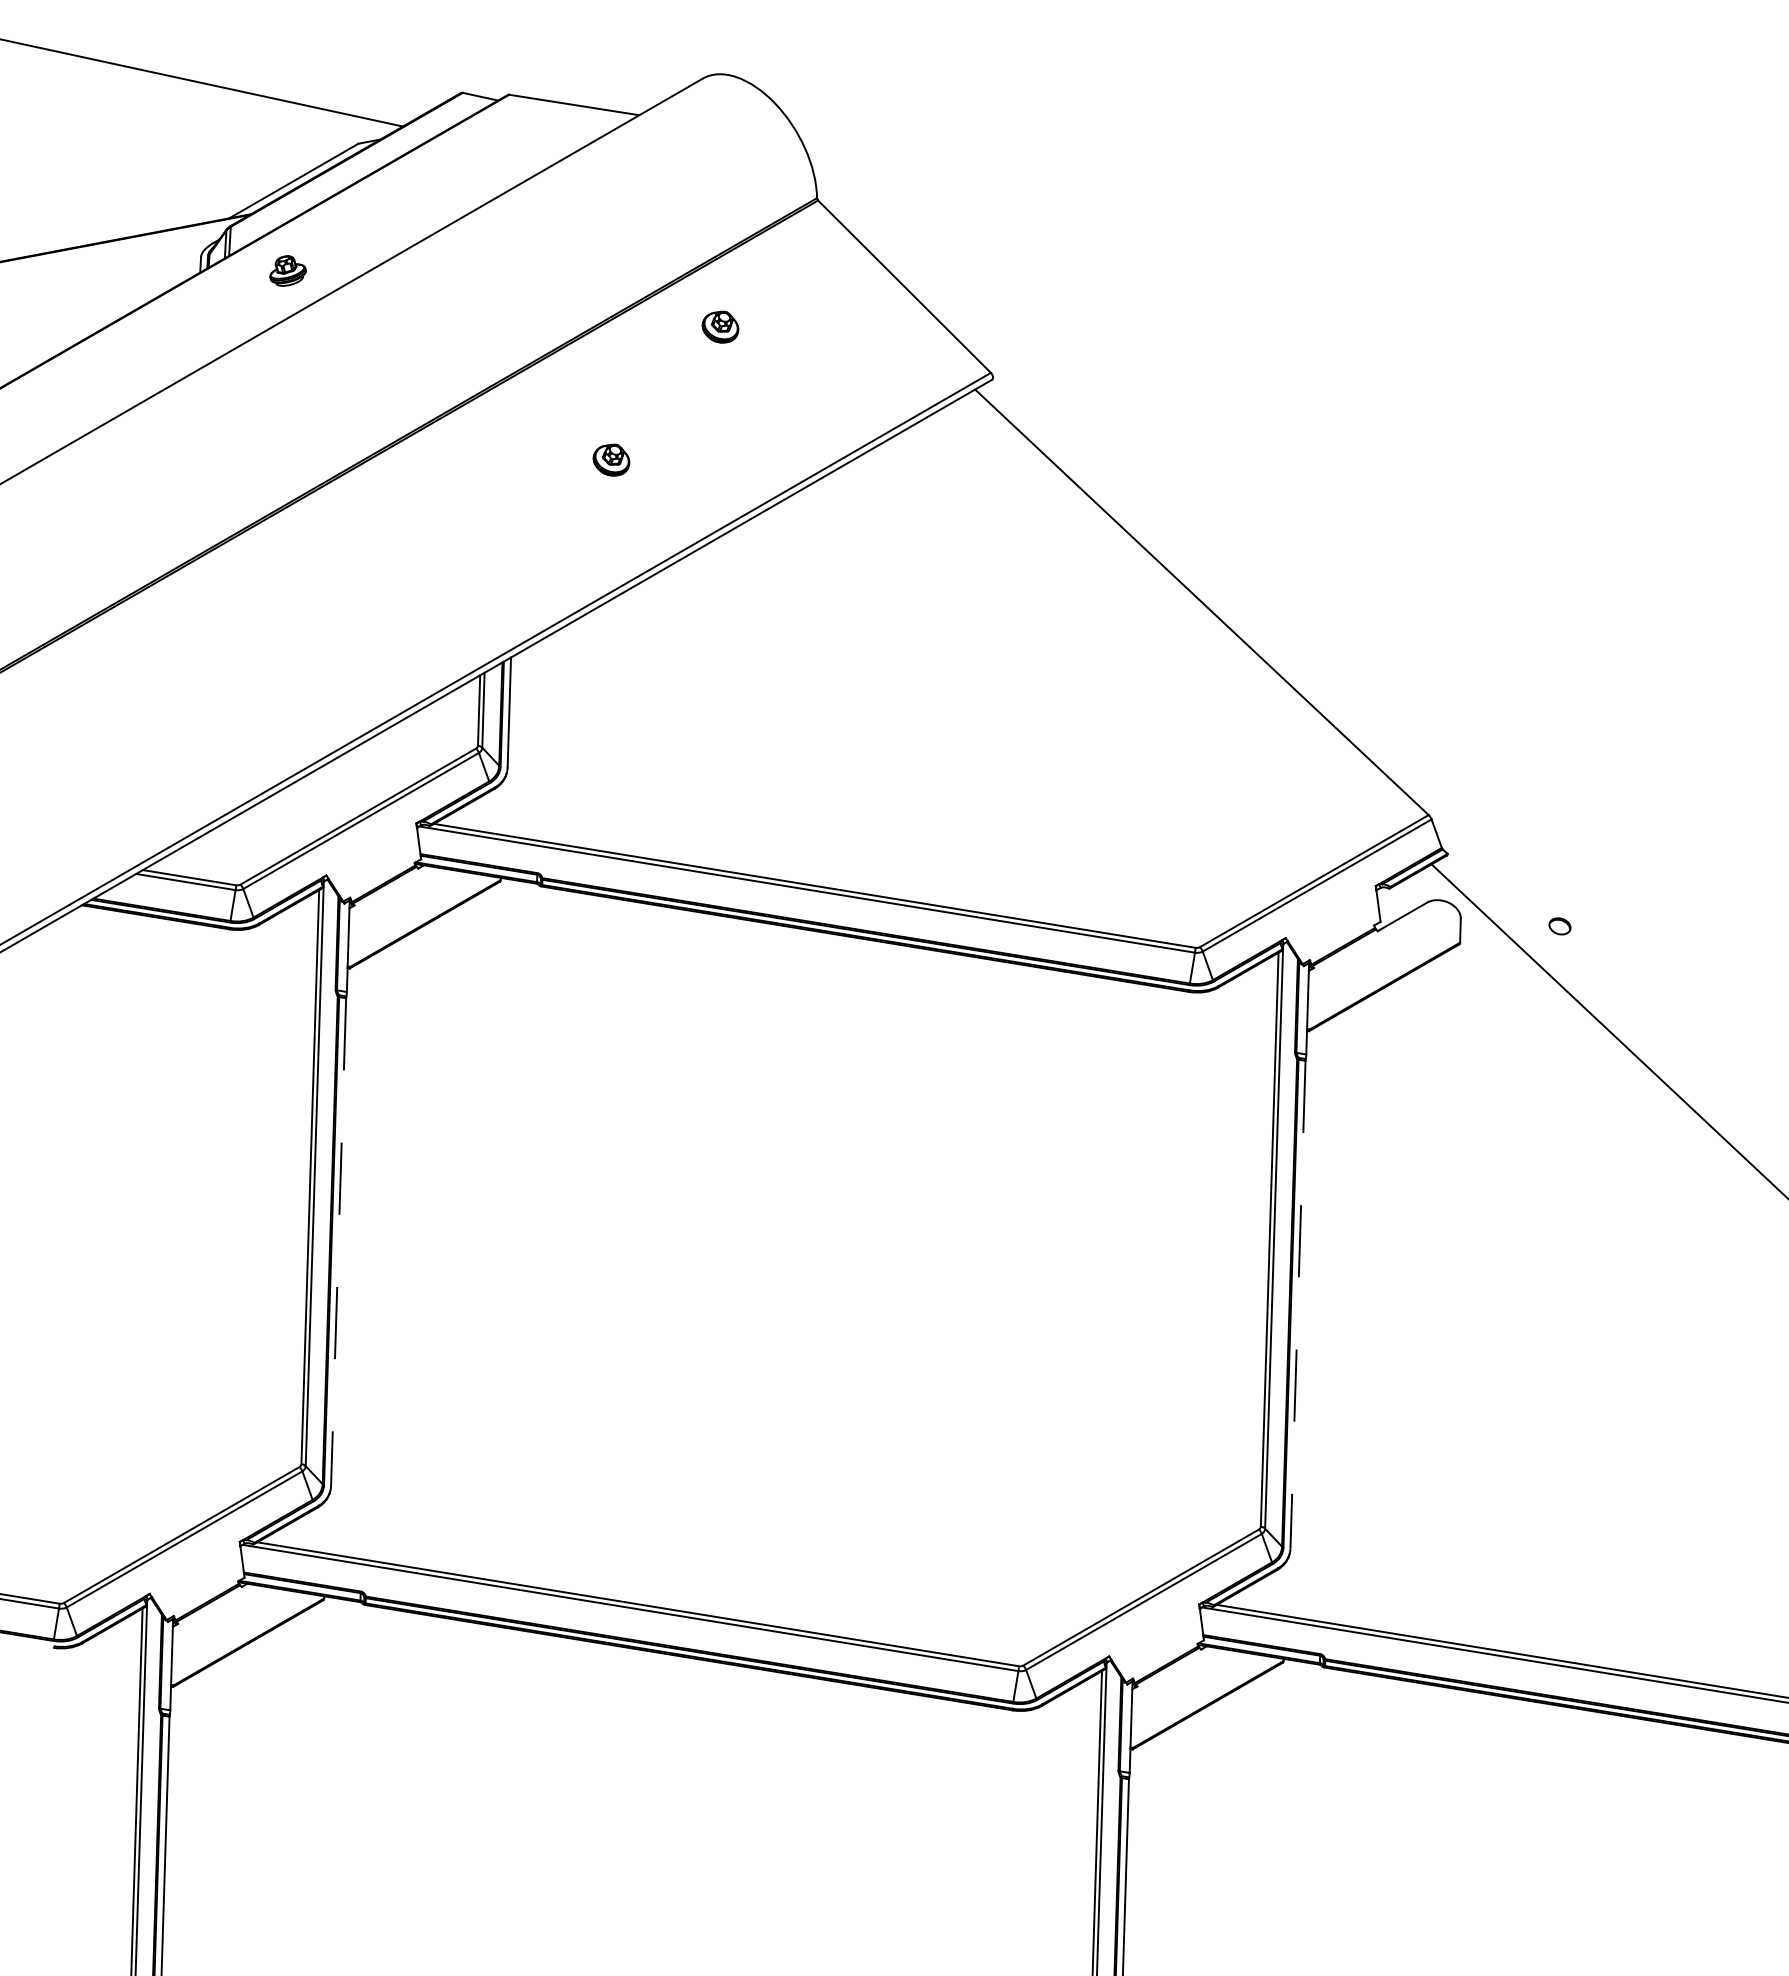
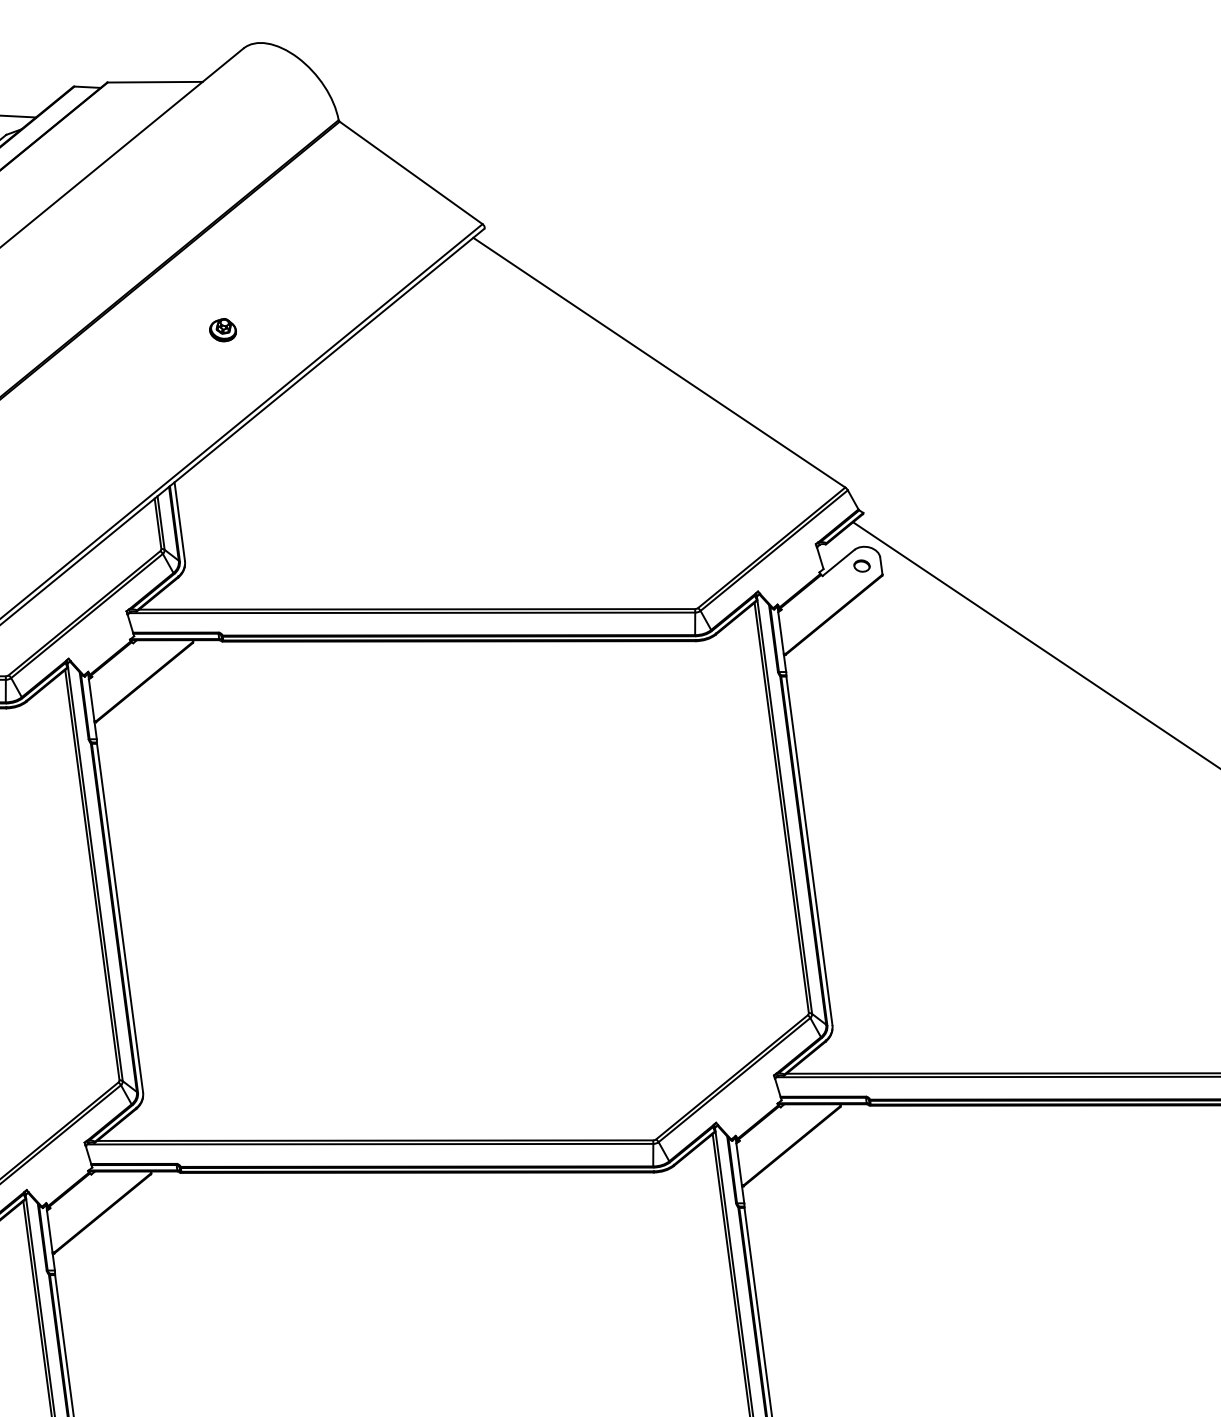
part: (720, 326) -> (284, 222), removed
part: (1559, 926) -> (861, 566), moved
line: (338, 1242) -> (120, 918), dashed -> solid
line: (1298, 1304) -> (809, 850), dashed -> solid

